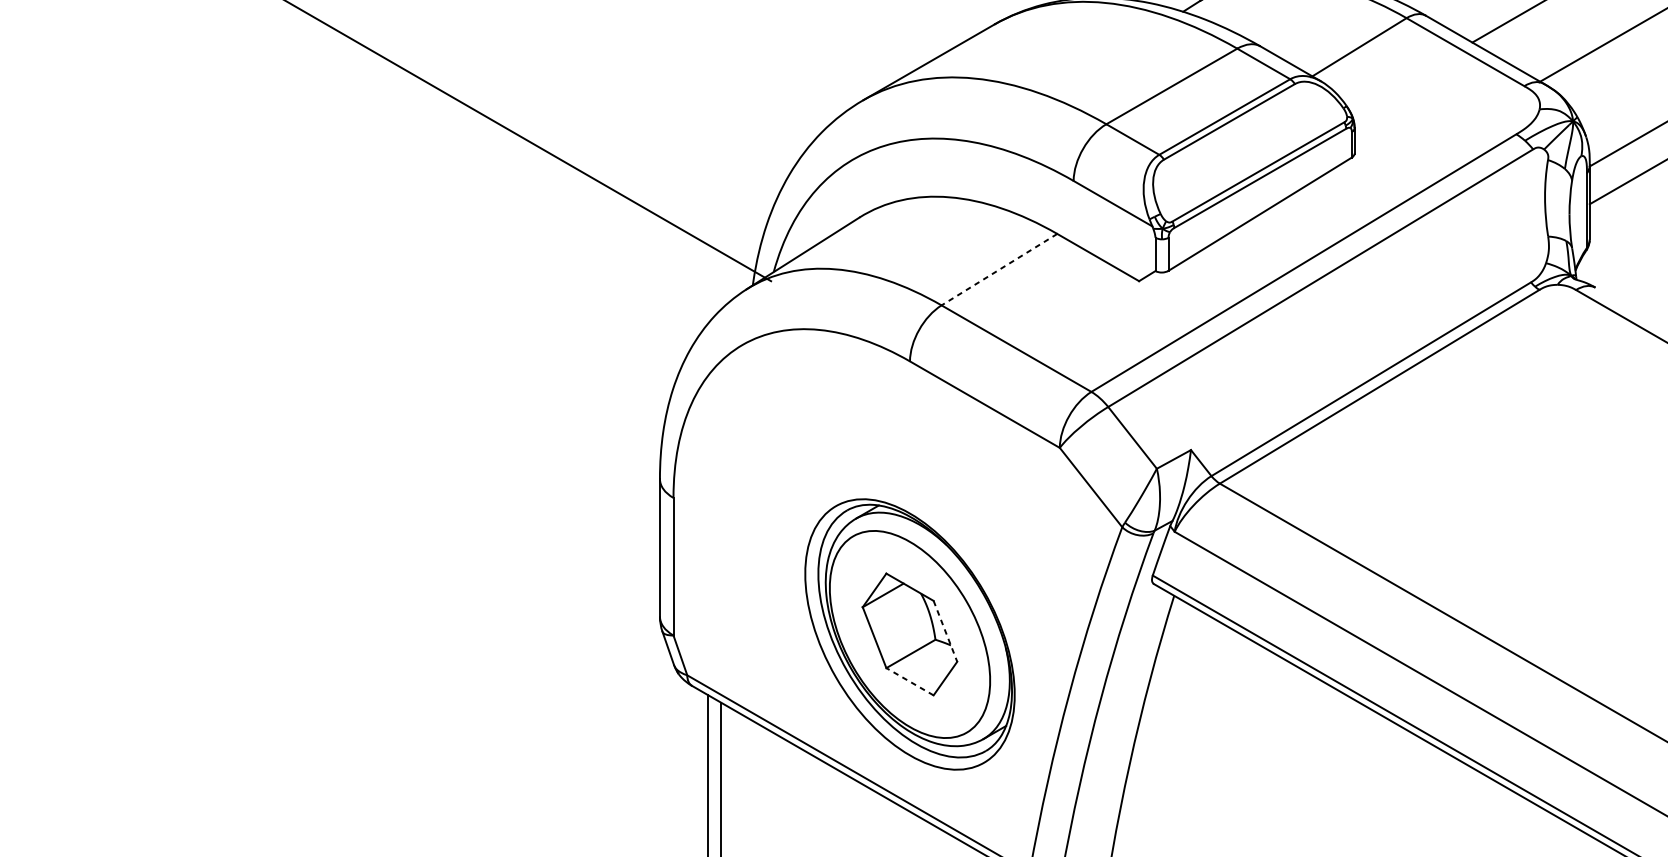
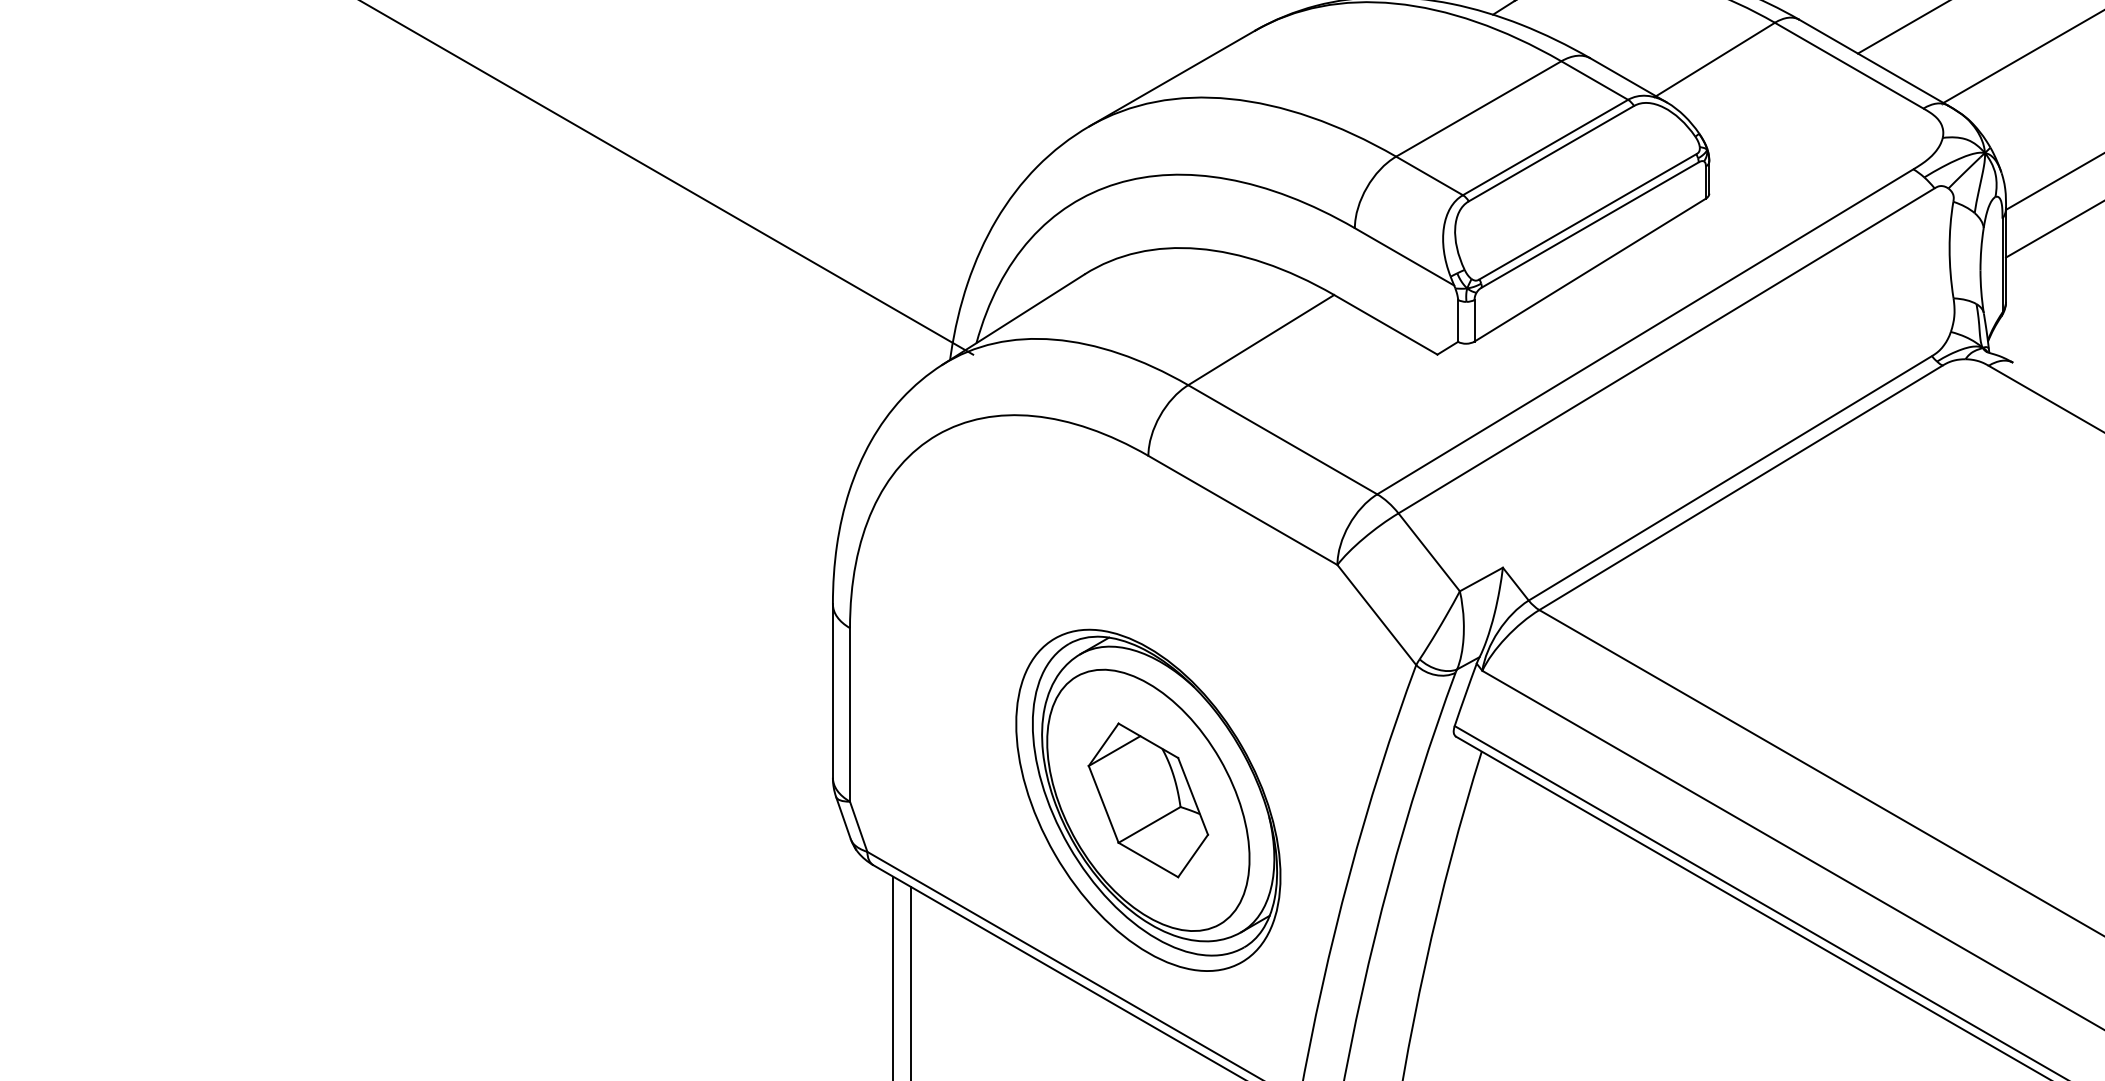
line: (999, 269) -> (1261, 340), dashed -> solid
line: (945, 631) -> (1193, 796), dashed -> solid
line: (909, 681) -> (1147, 859), dashed -> solid

